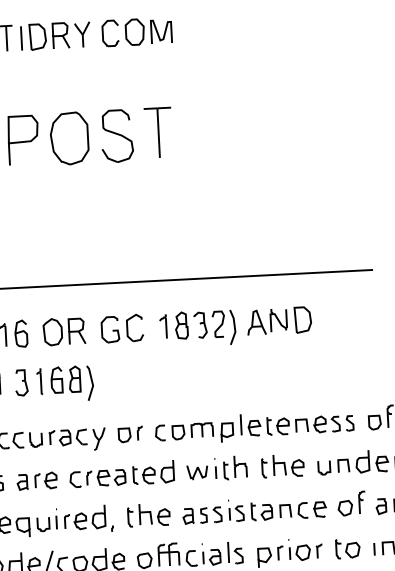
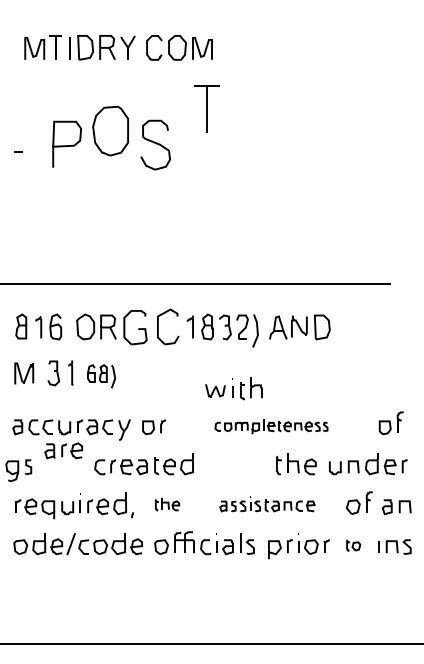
part: (158, 132) -> (206, 108), moved
part: (69, 137) -> (110, 130), moved
part: (122, 328) -> (151, 326), size x1.4
part: (72, 383) -> (101, 376), size x0.7
part: (254, 427) -> (271, 426), size x0.6
part: (216, 468) -> (233, 388), moved
part: (36, 480) -> (63, 450), moved
part: (254, 510) -> (267, 504), size x0.7
part: (148, 515) -> (167, 504), size x0.6
part: (347, 548) -> (353, 545), size x0.6

